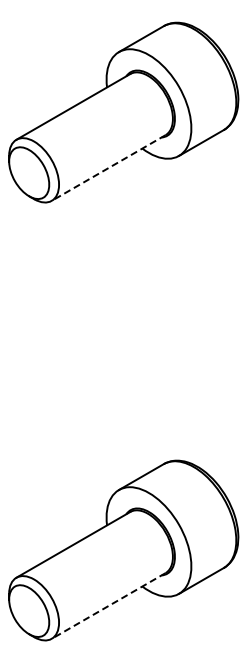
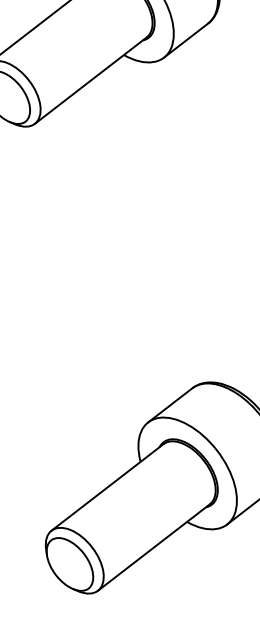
line: (108, 168) -> (90, 81), dashed -> solid
line: (108, 605) -> (153, 547), dashed -> solid

